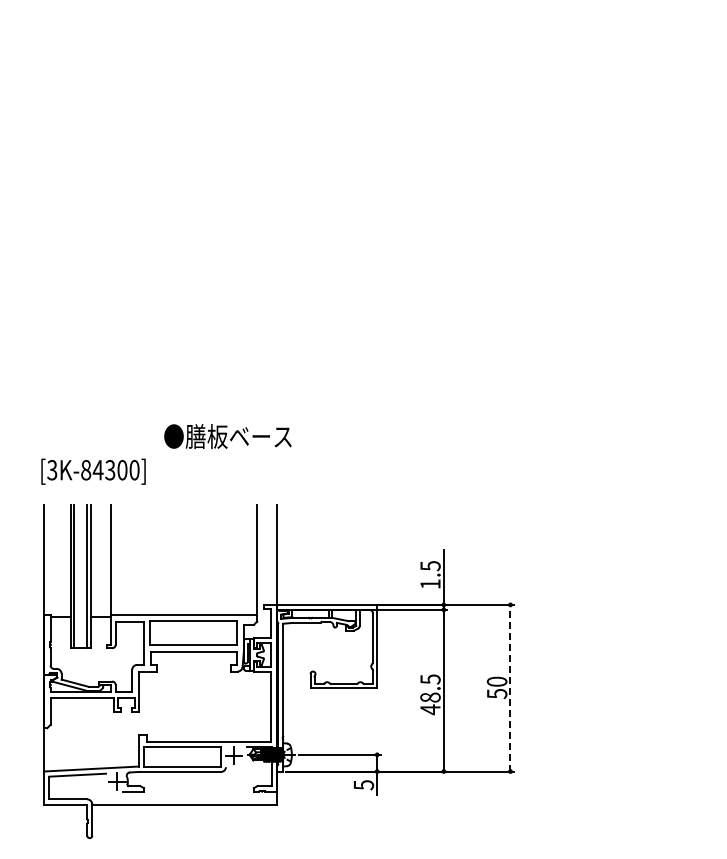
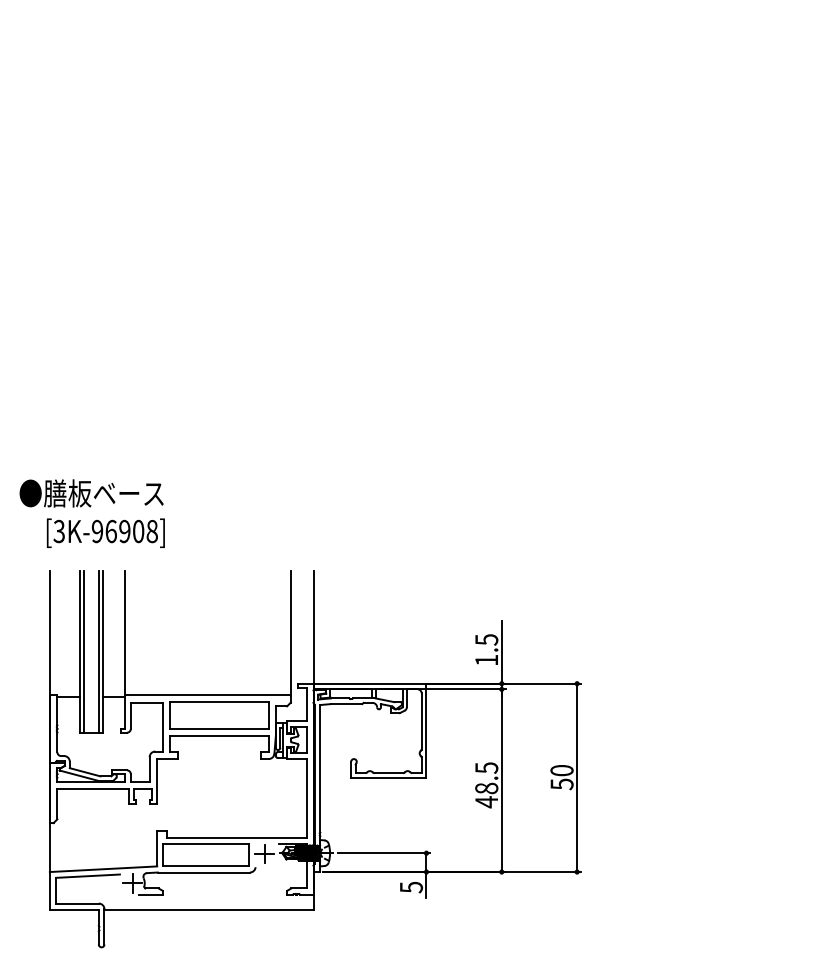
text: (227, 436) -> (91, 493), moved
text: (110, 470) -> (125, 531), [3K-84300] -> [3K-96908]
line: (510, 687) -> (577, 777), dashed -> solid

